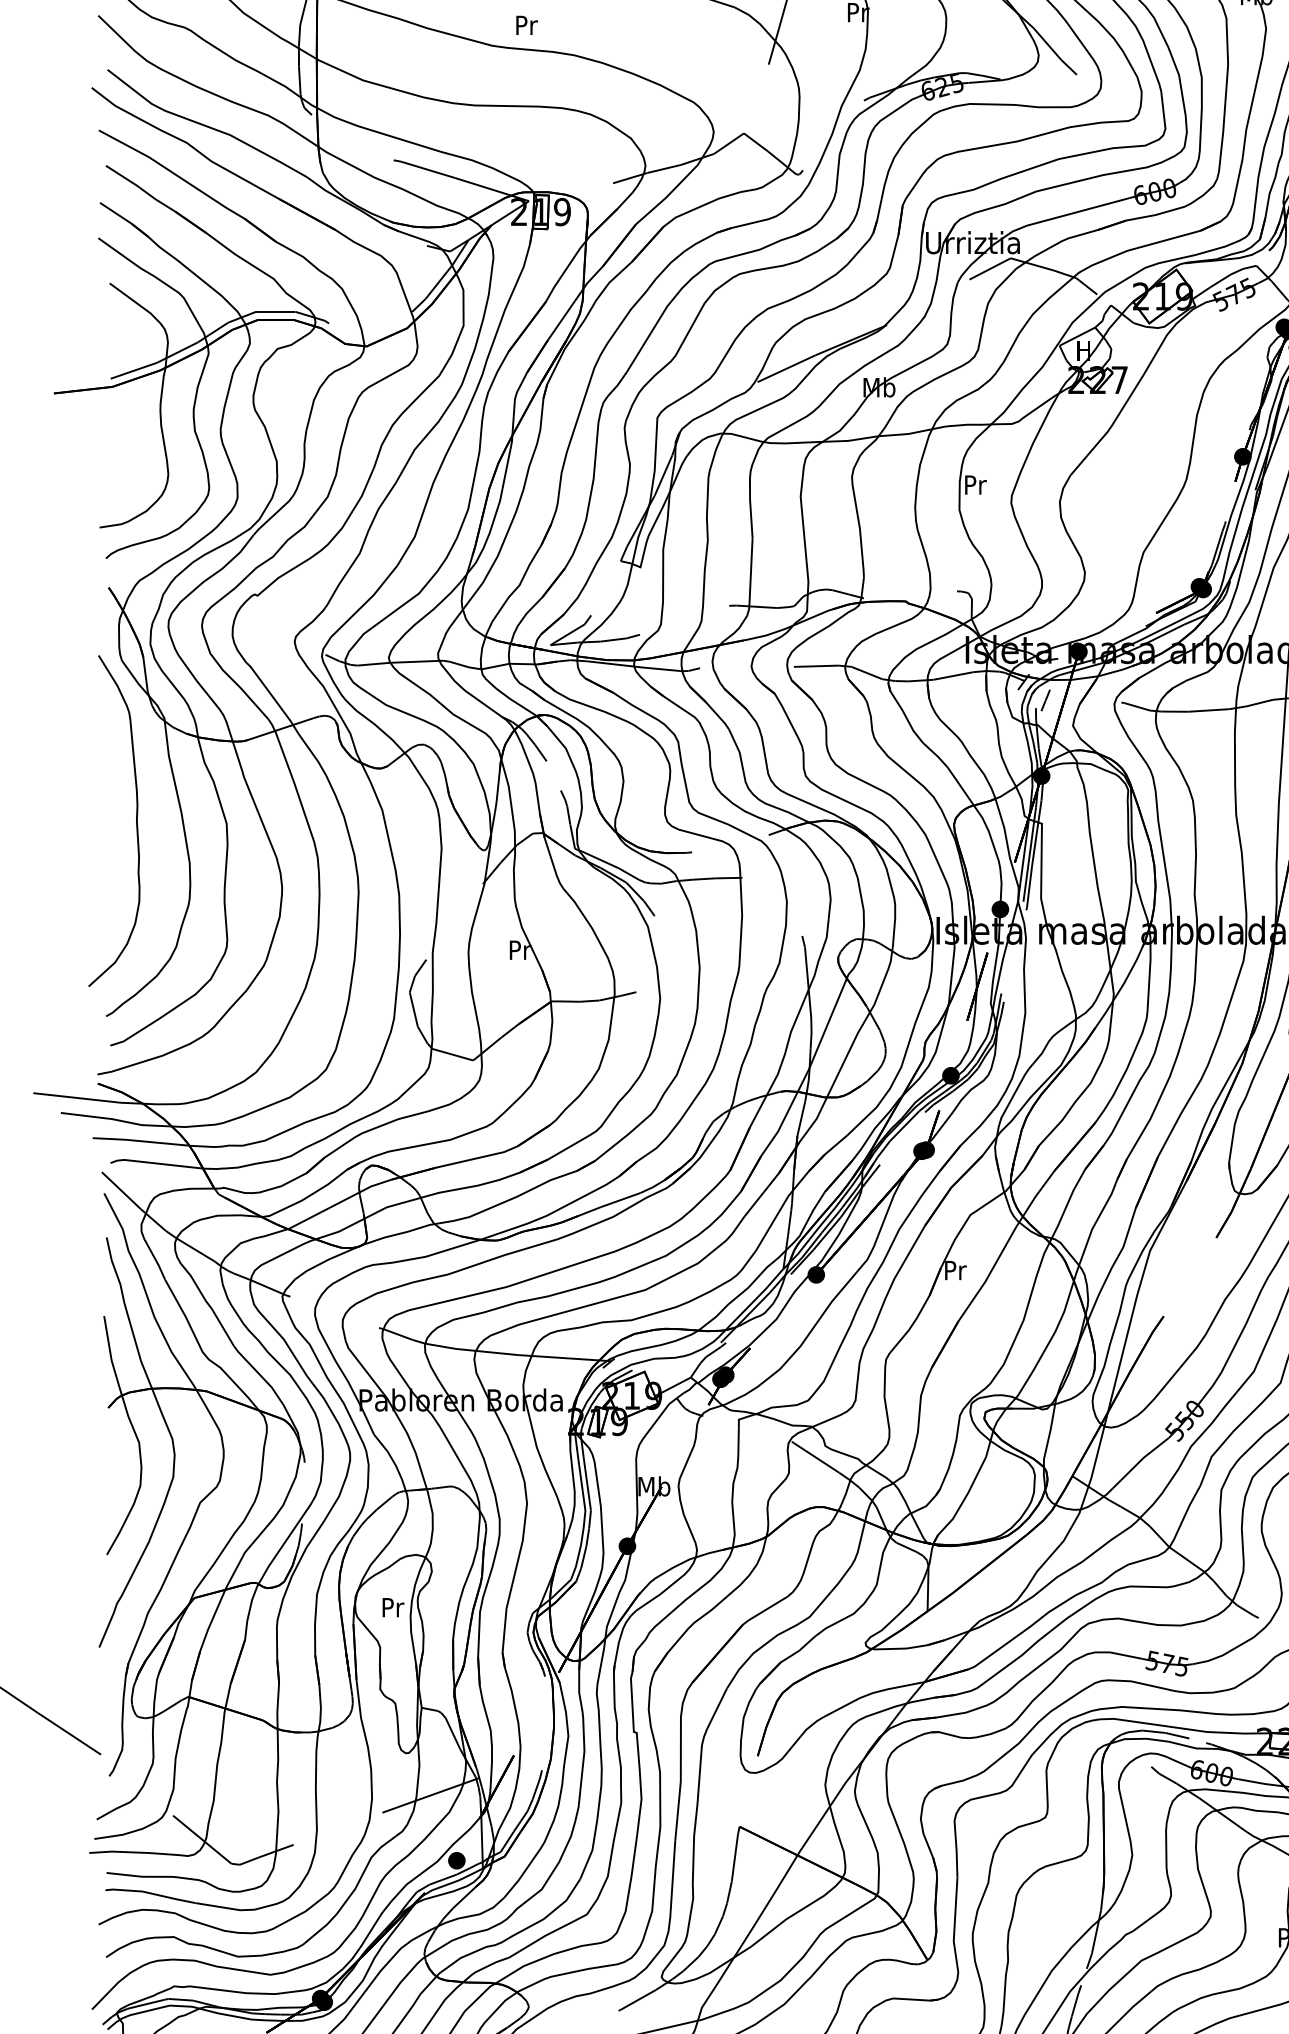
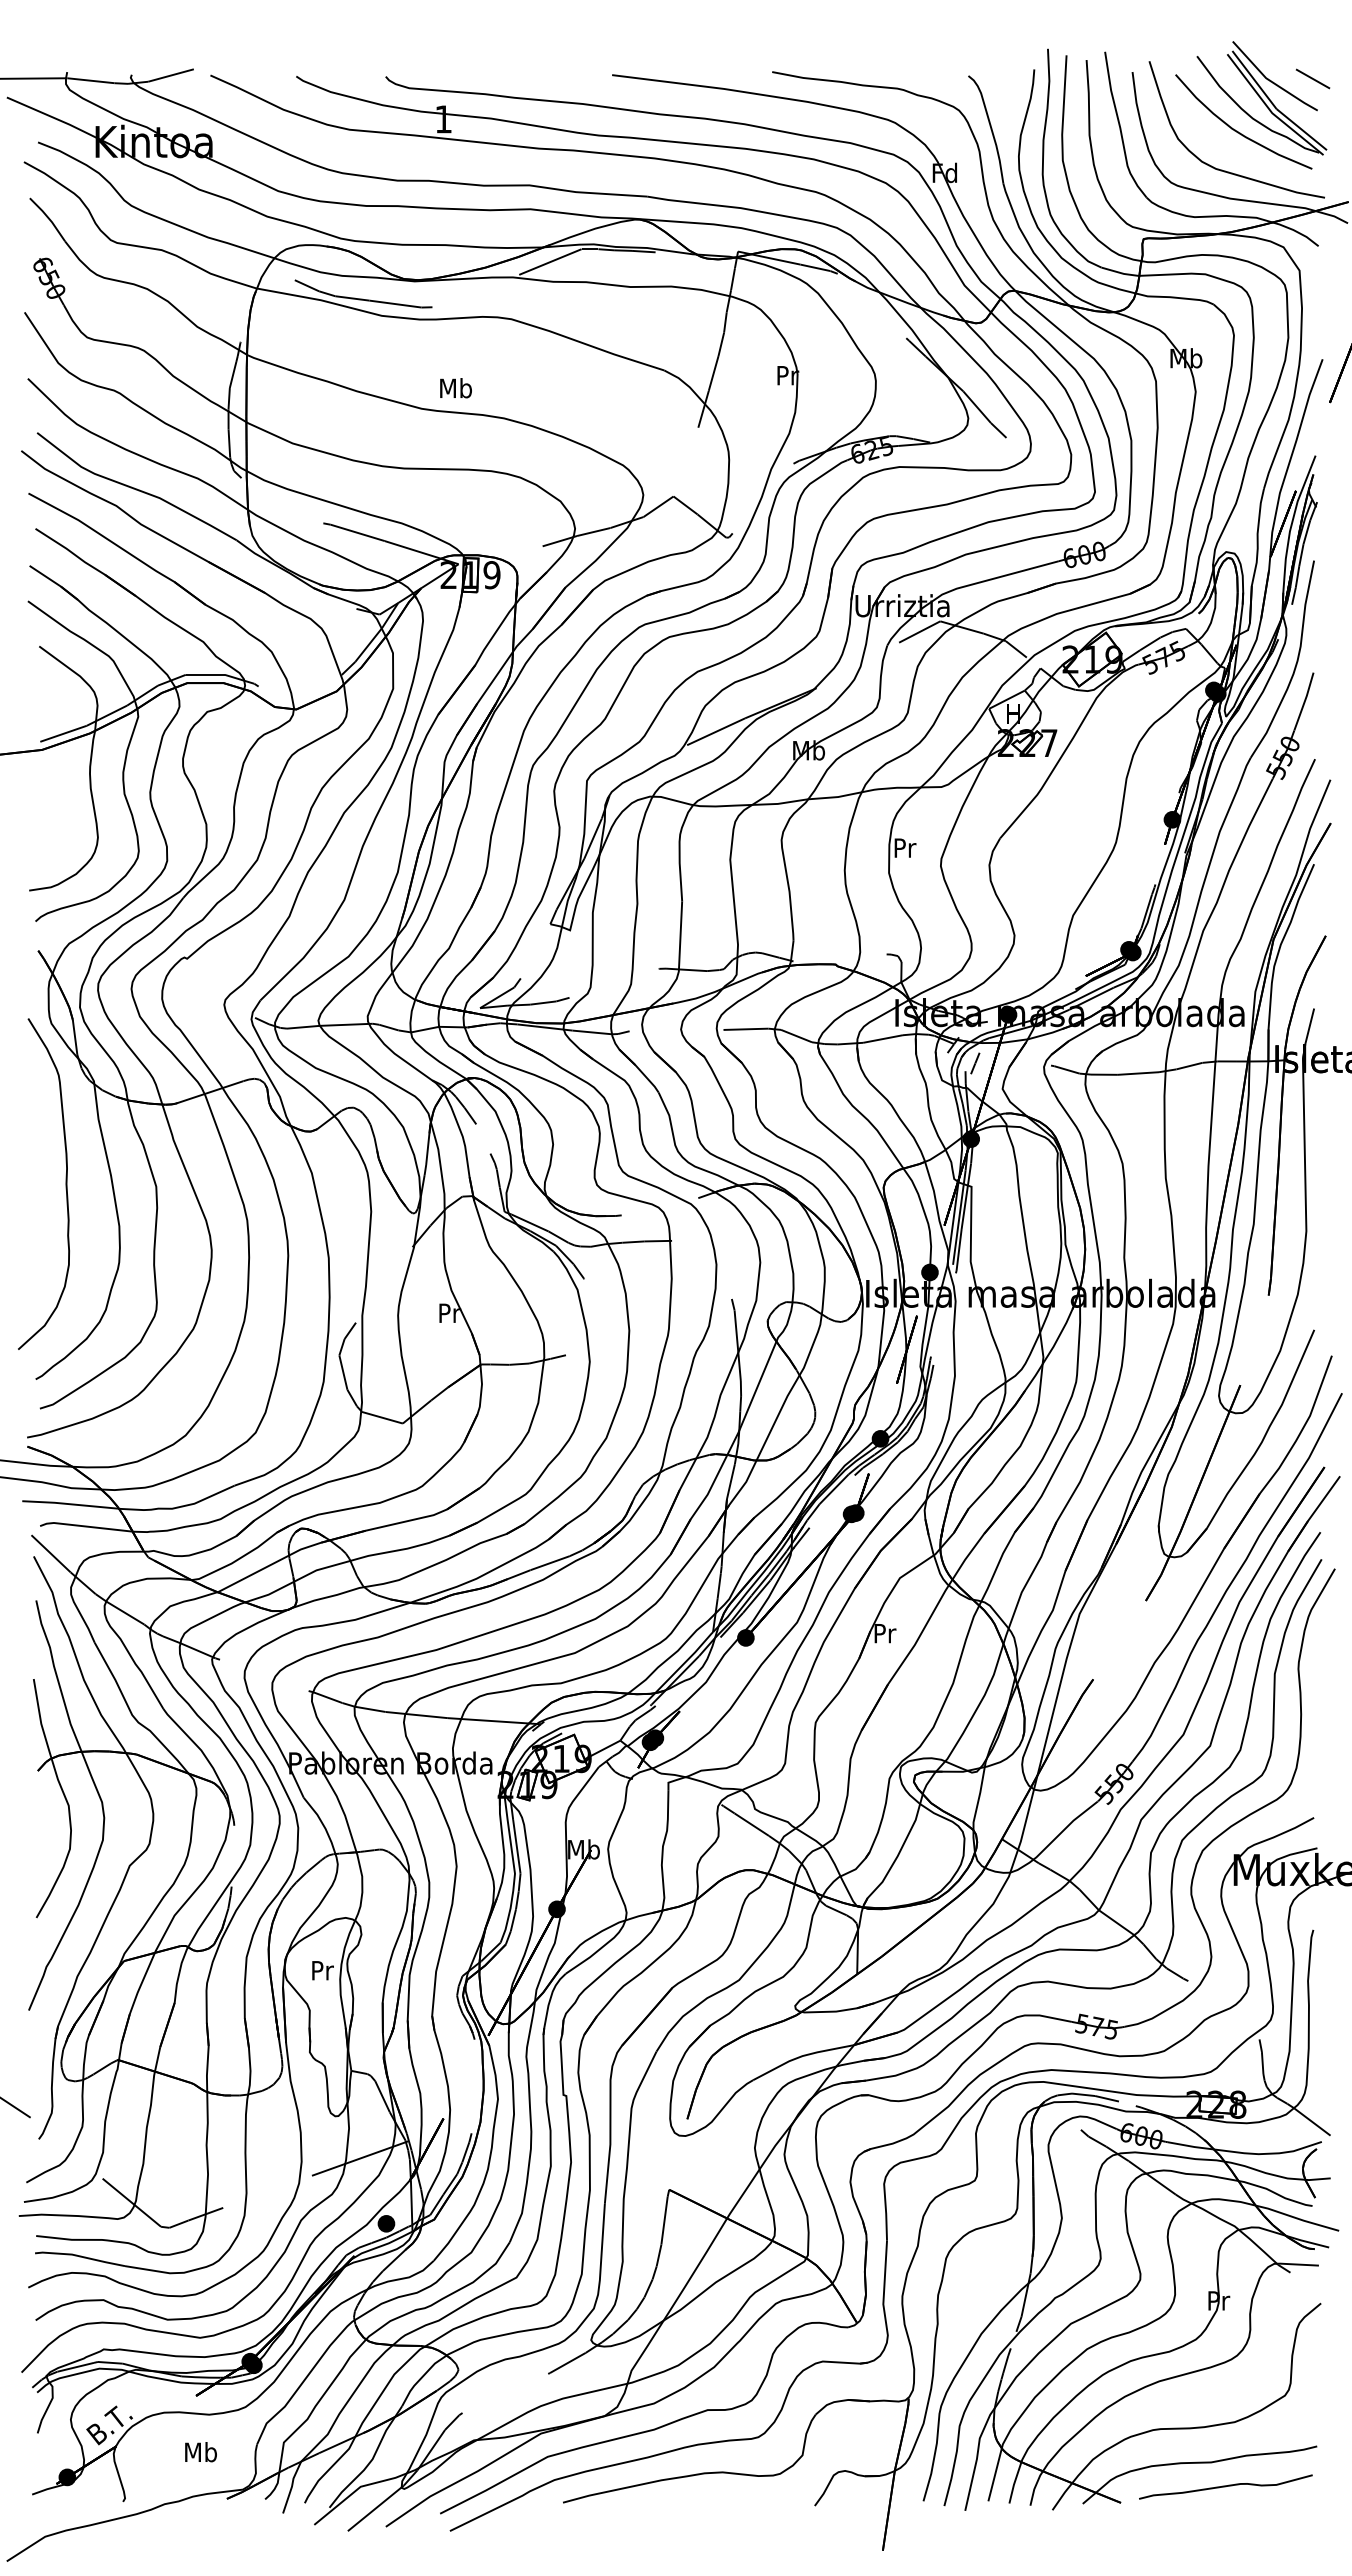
text: (525, 25) -> (455, 388), Pr -> Mb

